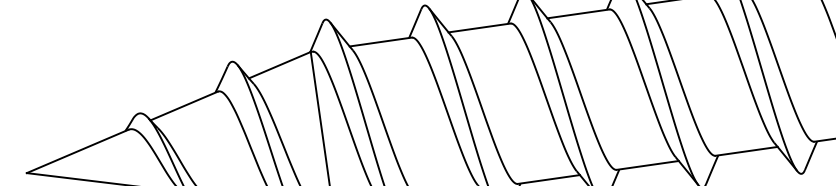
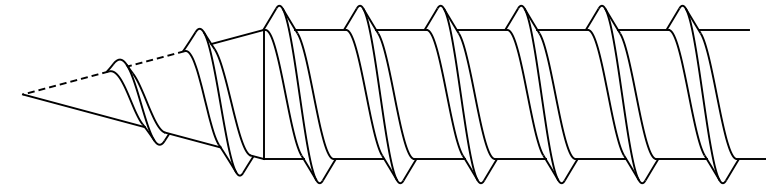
line: (184, 105) -> (156, 58), solid -> dashed
line: (76, 150) -> (65, 82), solid -> dashed

